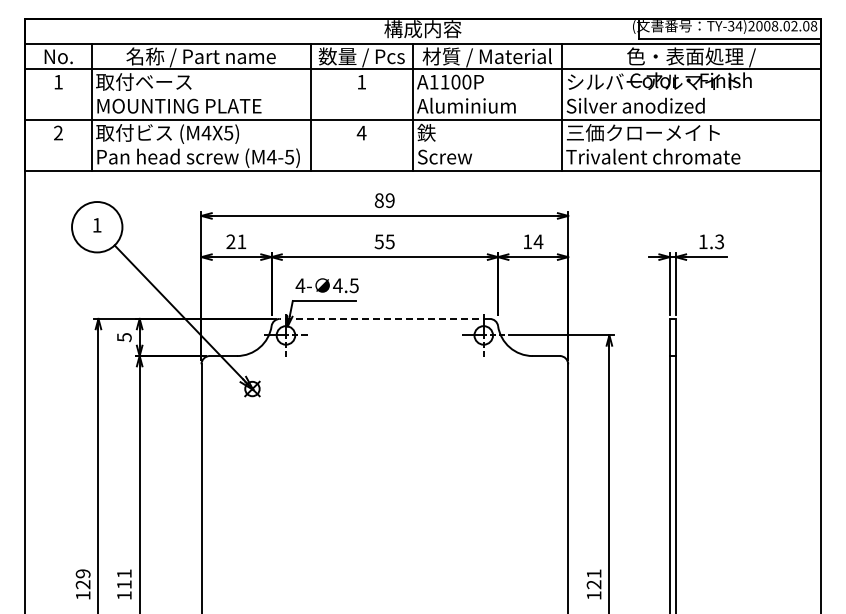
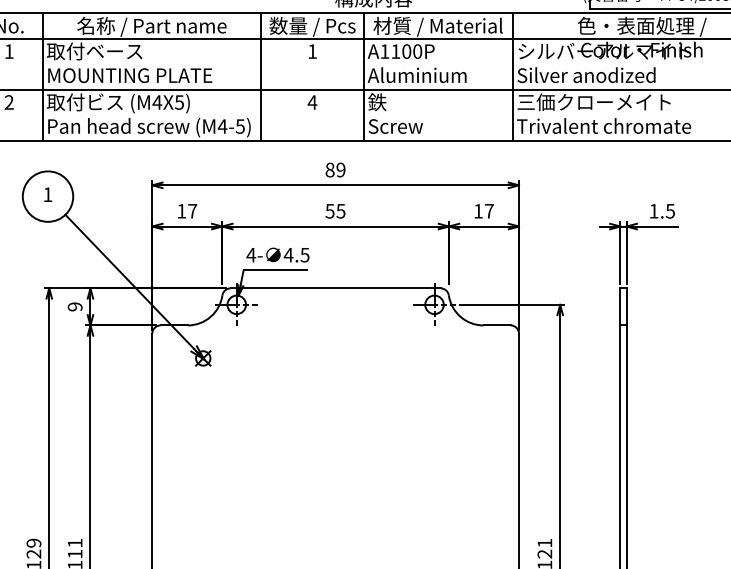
text: (236, 241) -> (187, 210), 21 -> 17
text: (538, 241) -> (489, 210), 14 -> 17
text: (719, 241) -> (670, 210), 1.3 -> 1.5
line: (384, 318) -> (335, 287), dashed -> solid
text: (124, 337) -> (75, 306), 5 -> 9

